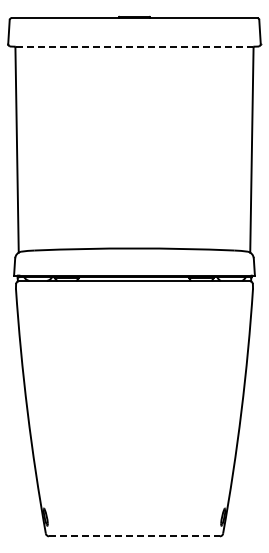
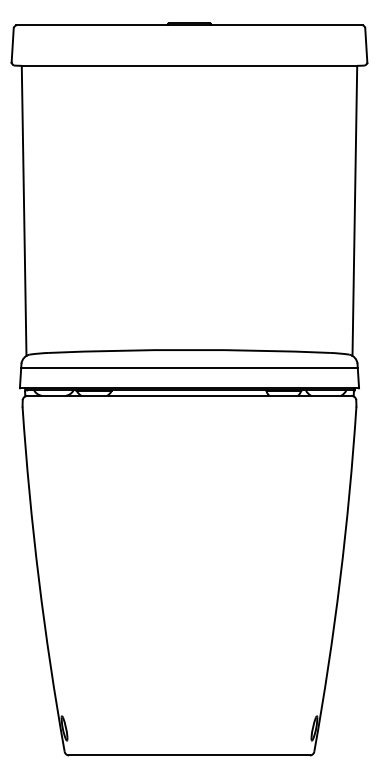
line: (134, 46) -> (189, 65), dashed -> solid
line: (134, 260) -> (189, 366), added
line: (135, 536) -> (190, 755), dashed -> solid

